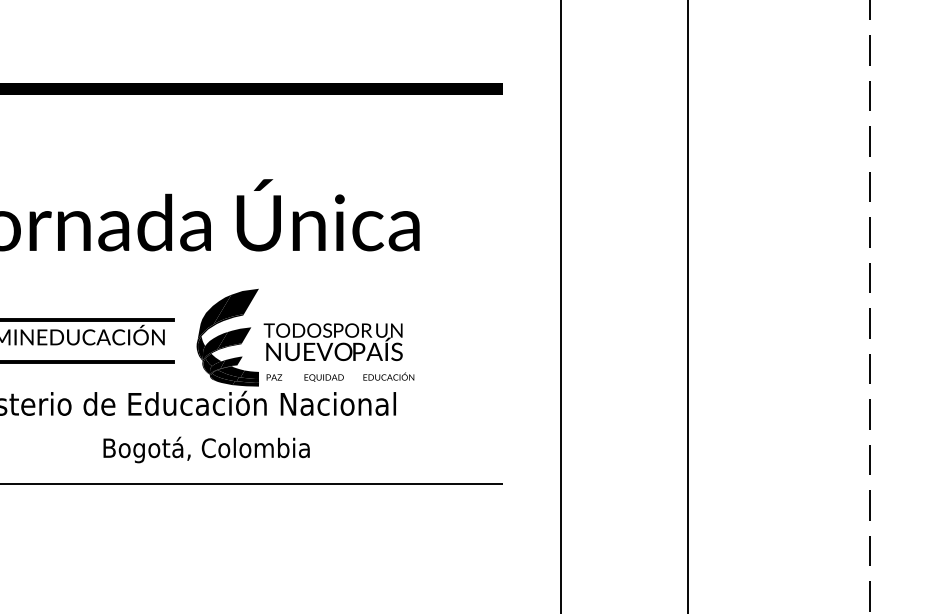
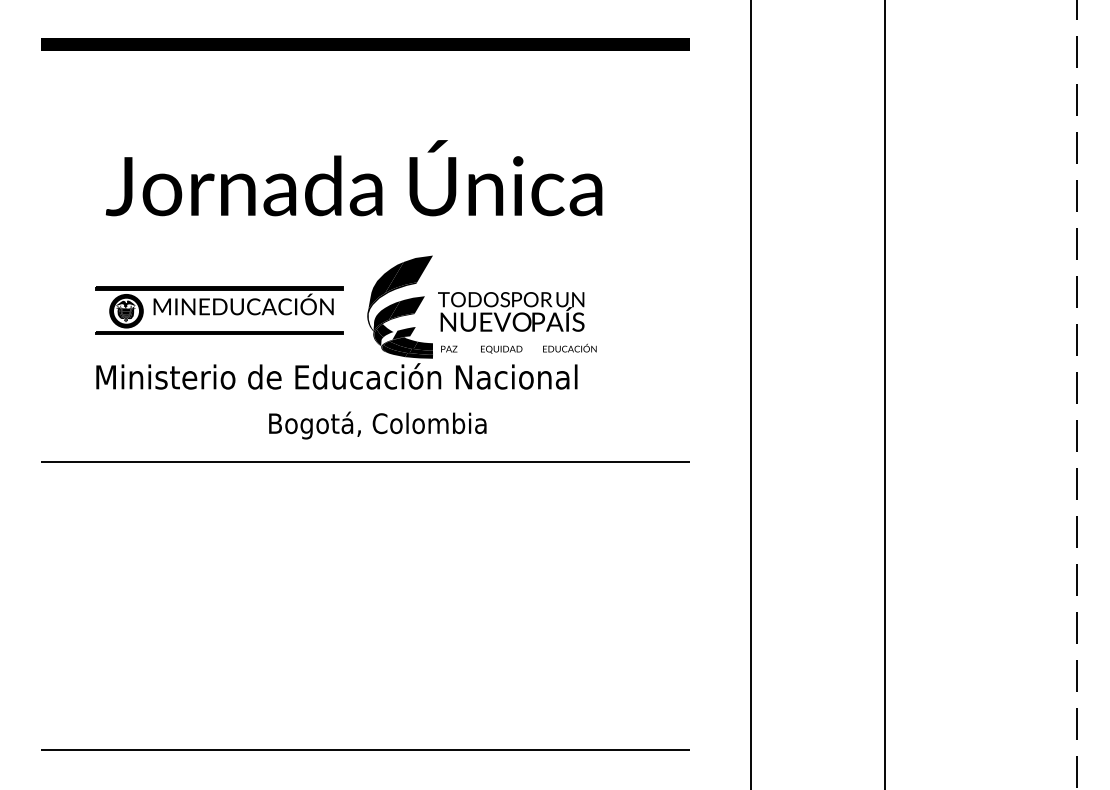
fill: (201, 347) -> (372, 317), removed
fill: (217, 367) -> (389, 338), removed

